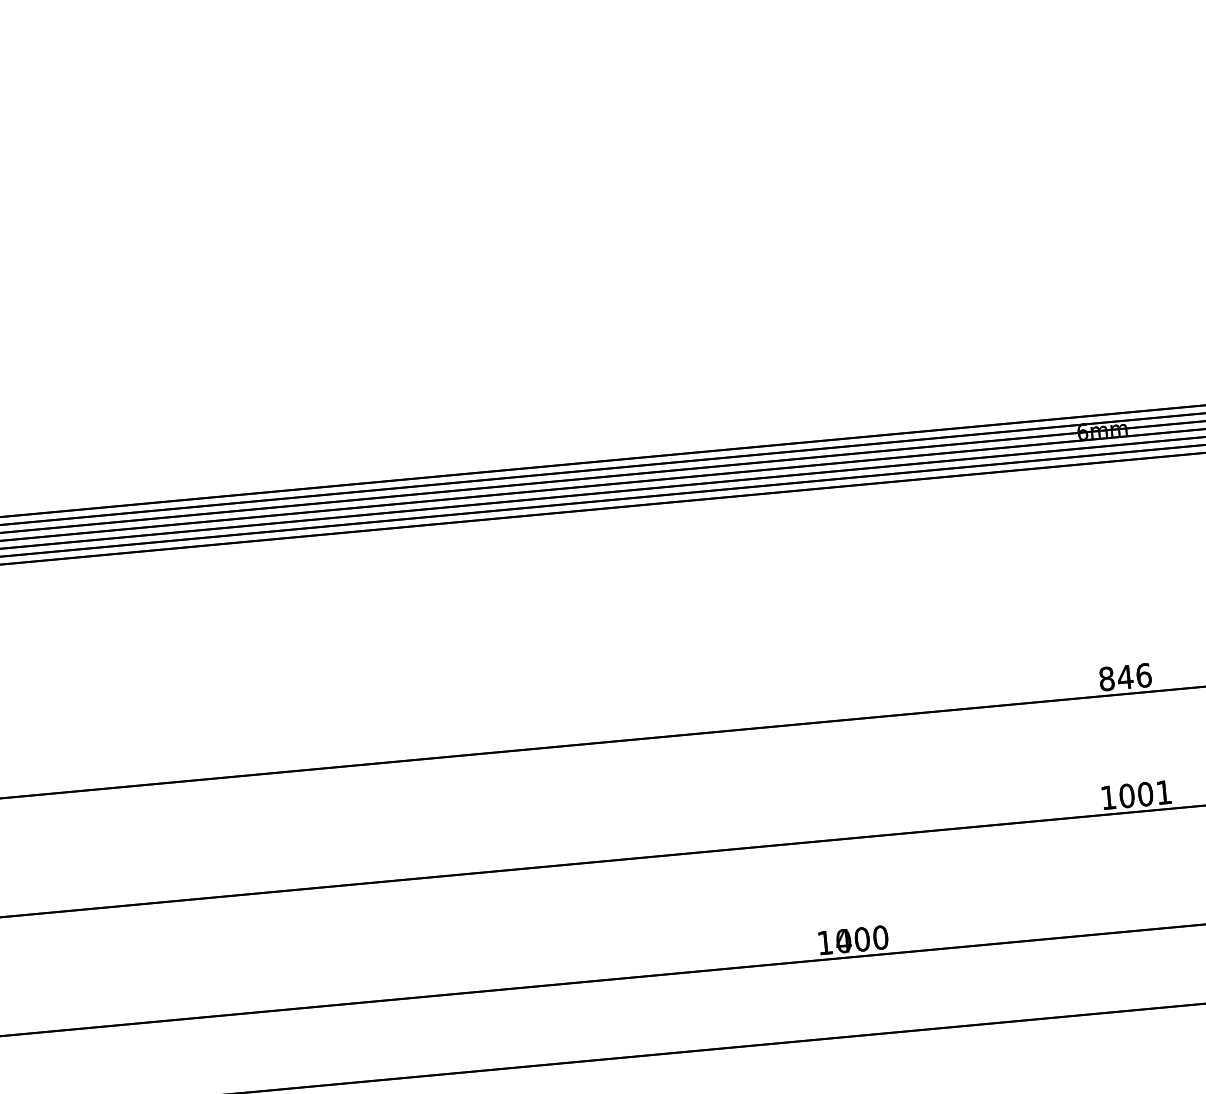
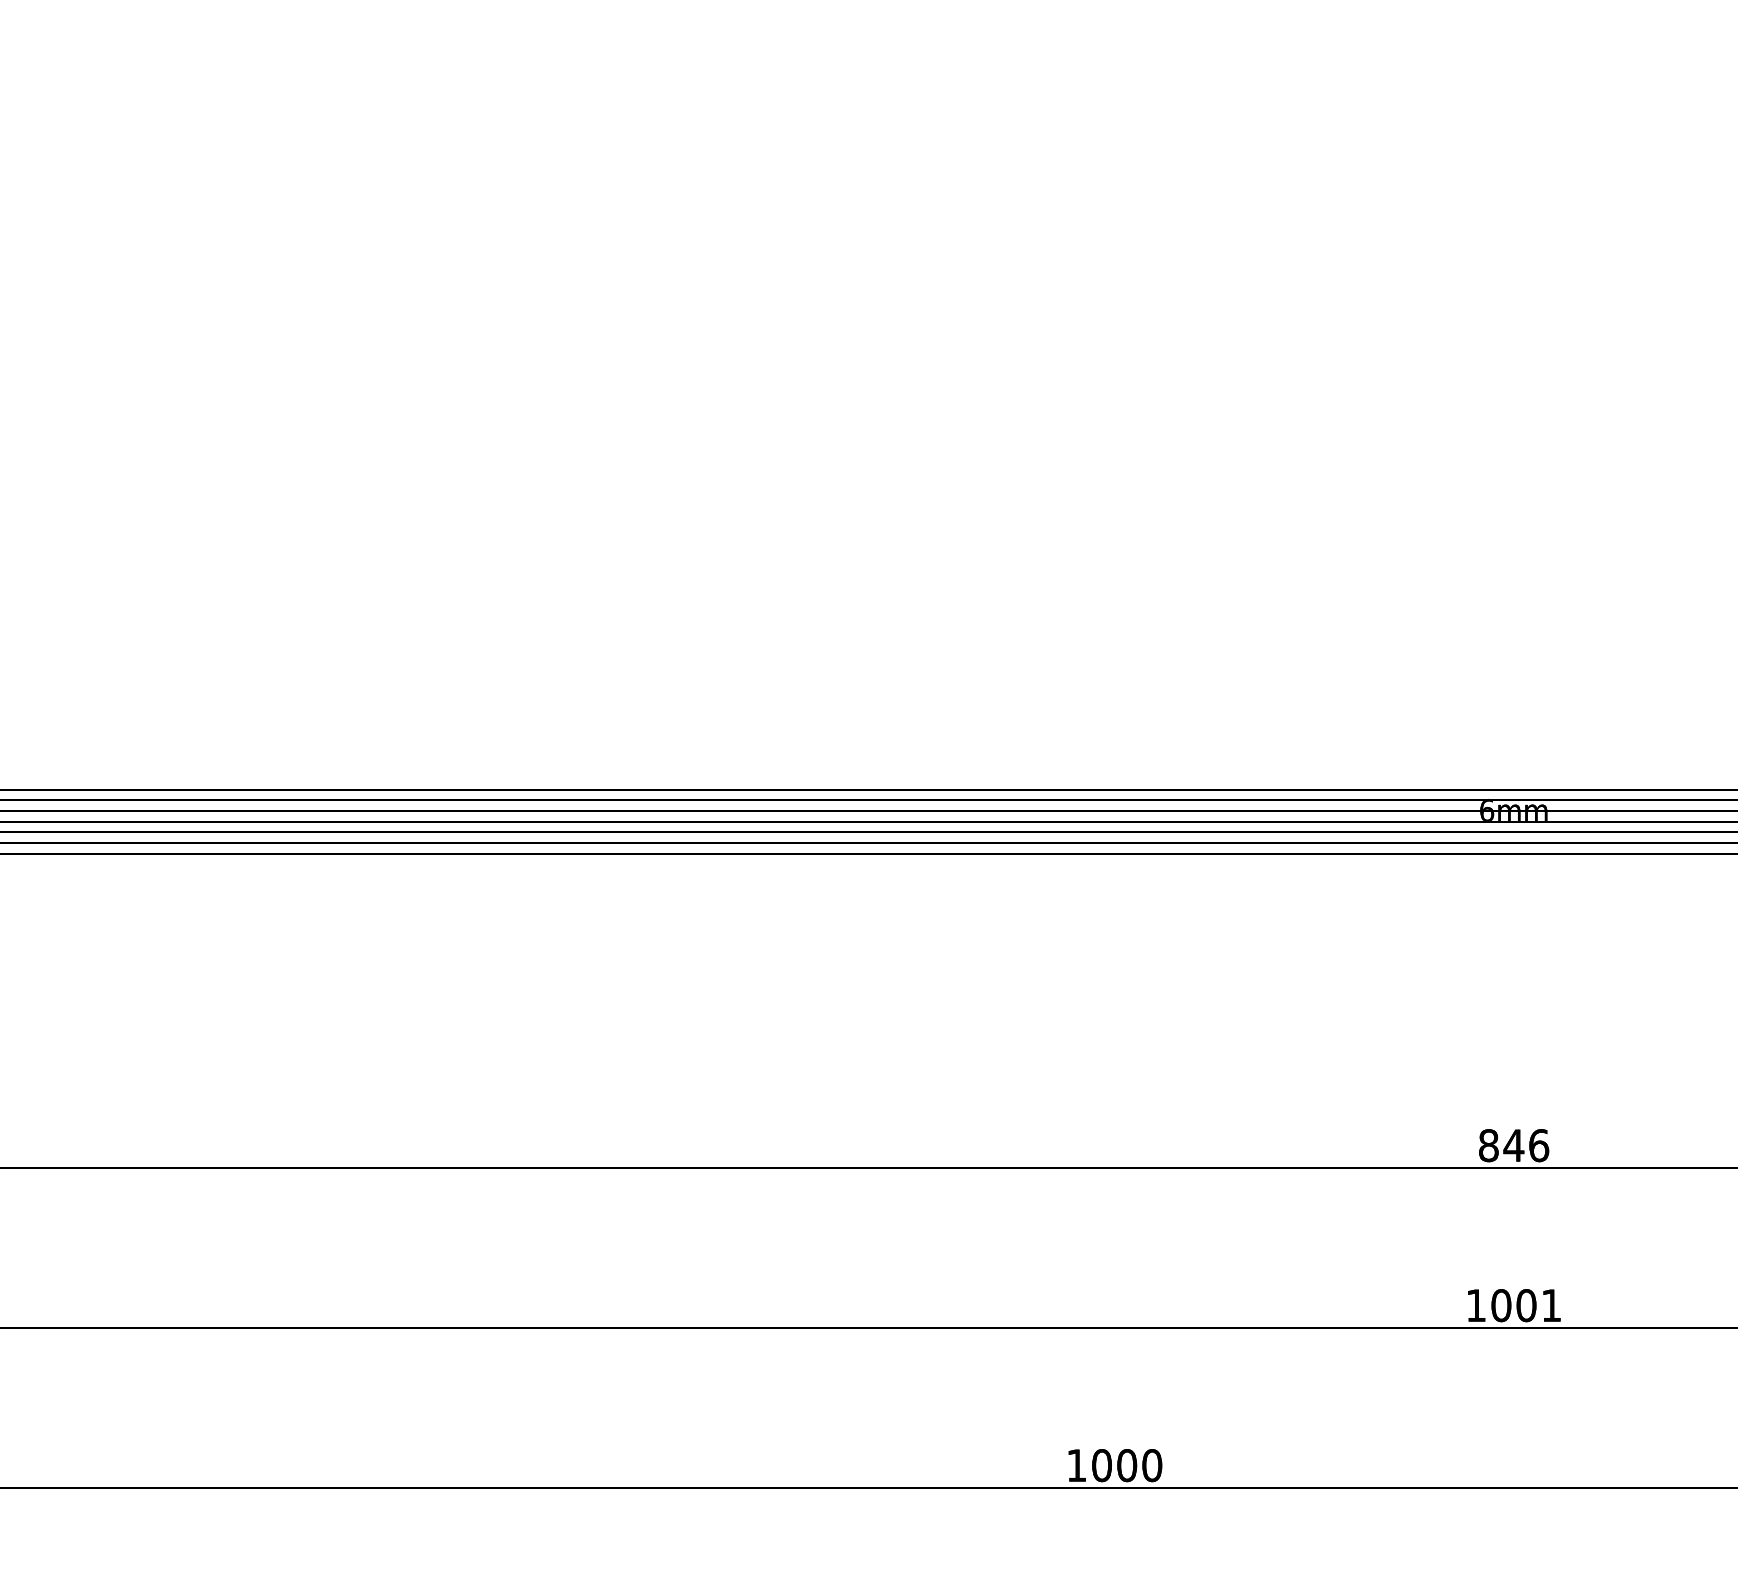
text: (843, 941) -> (1101, 1465), 1400 -> 1000

